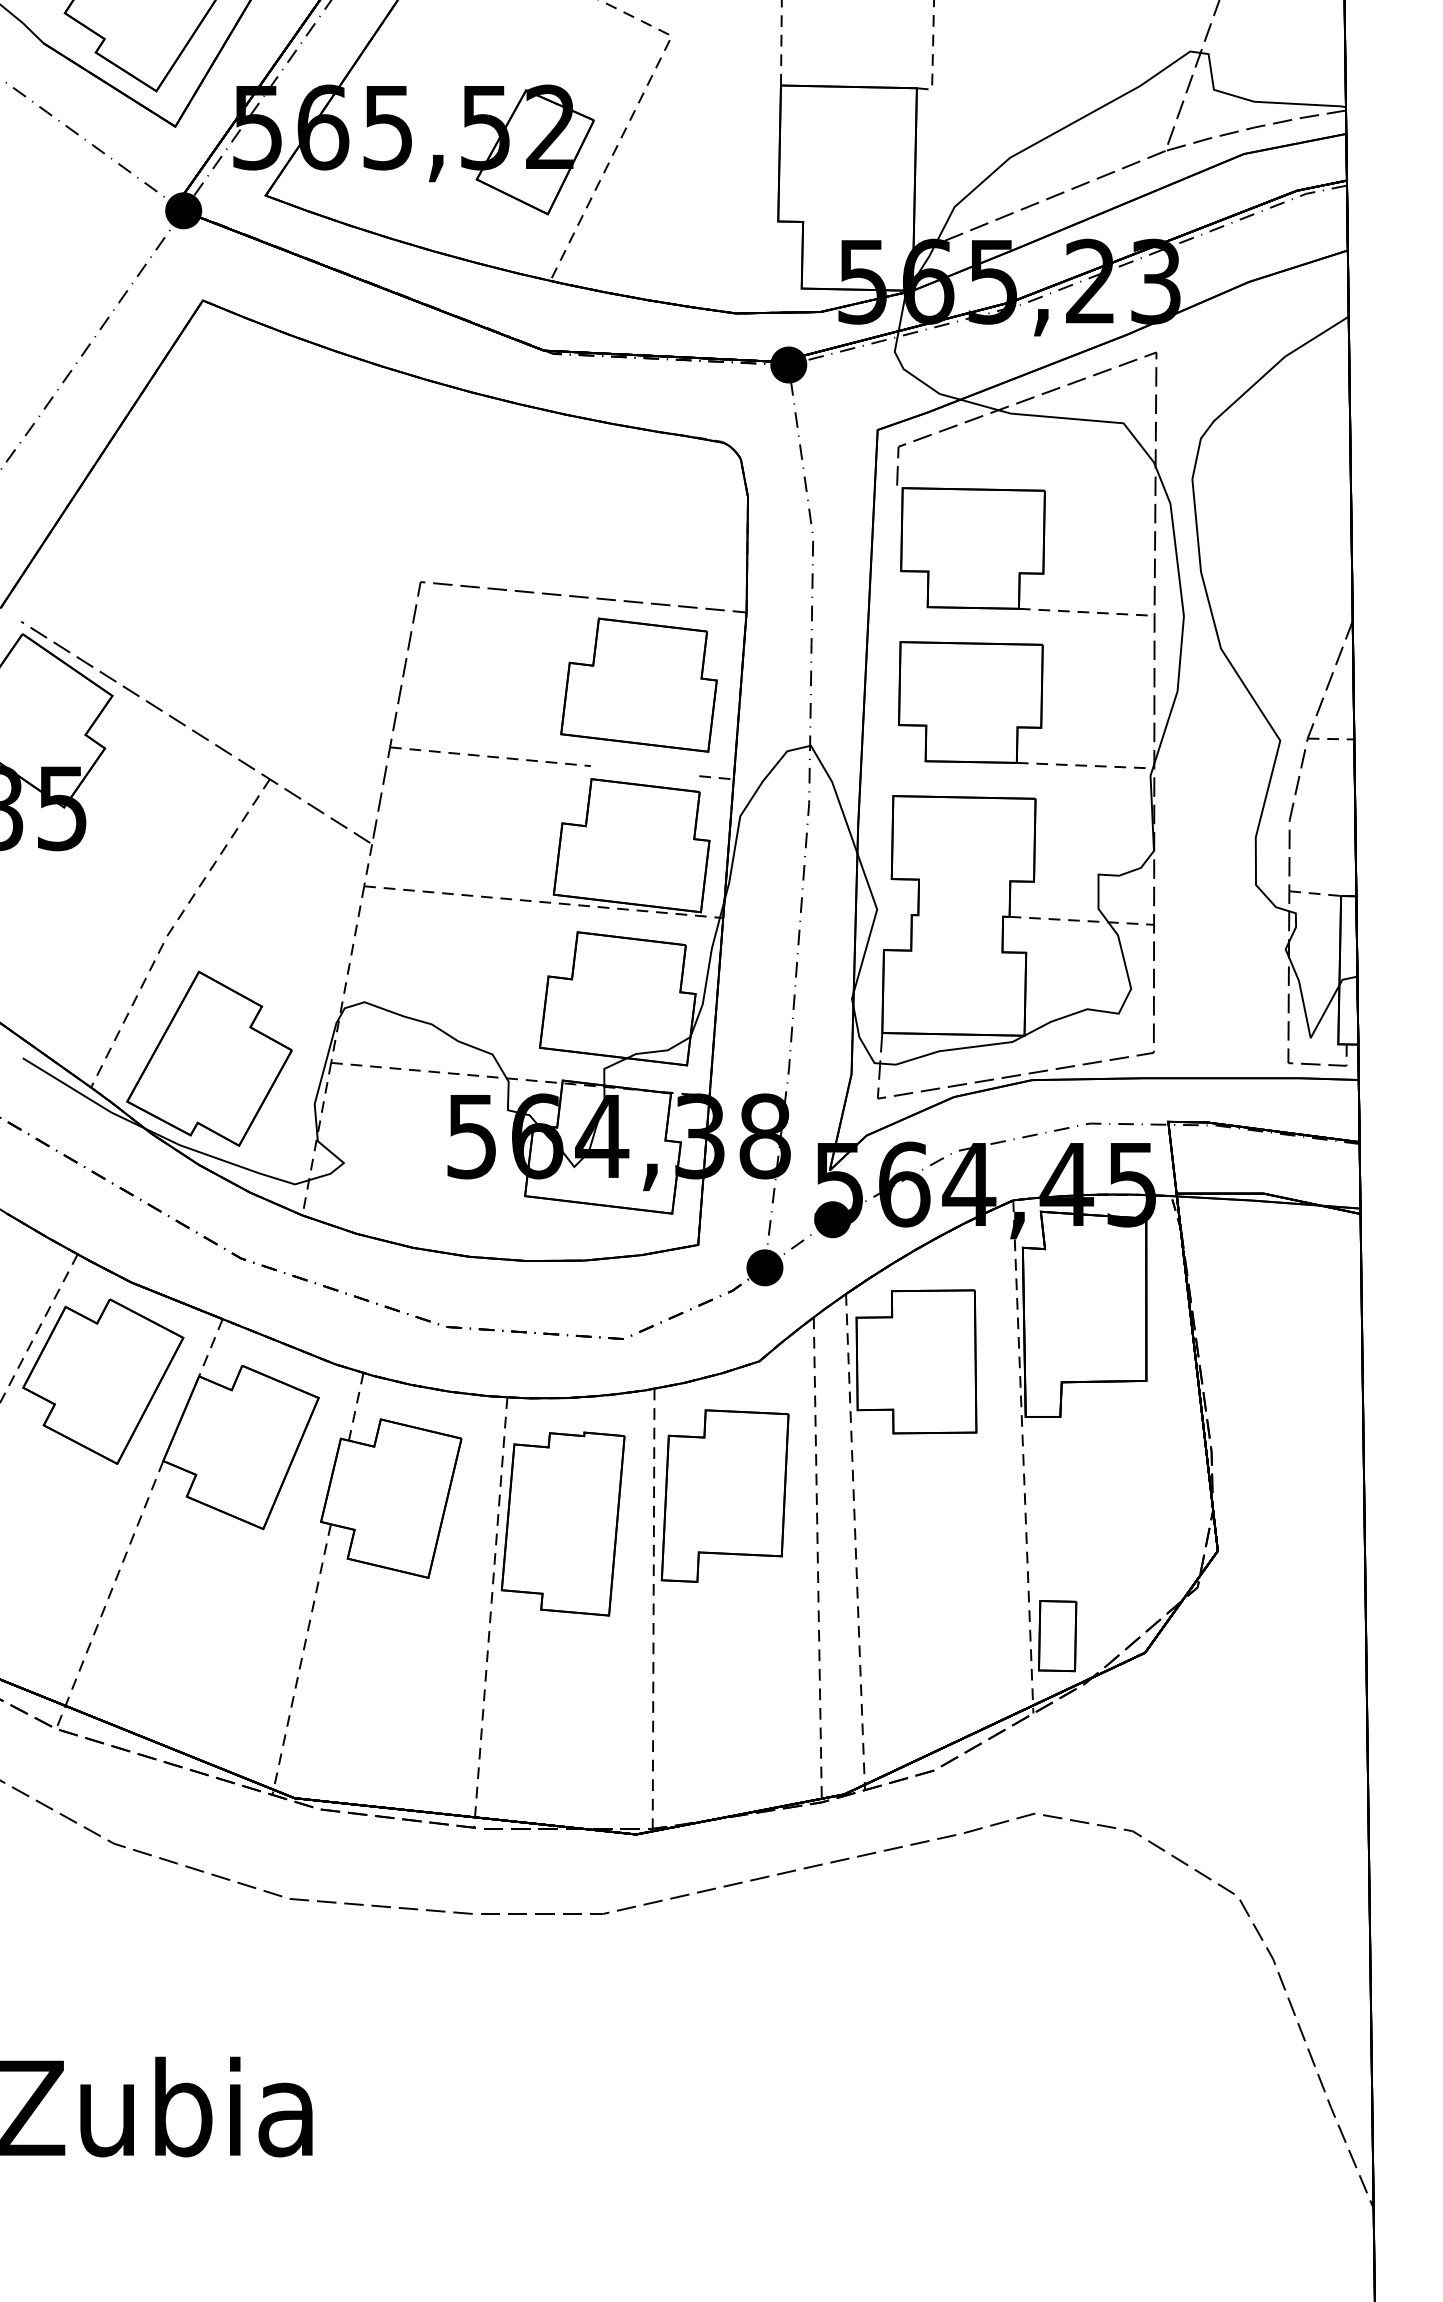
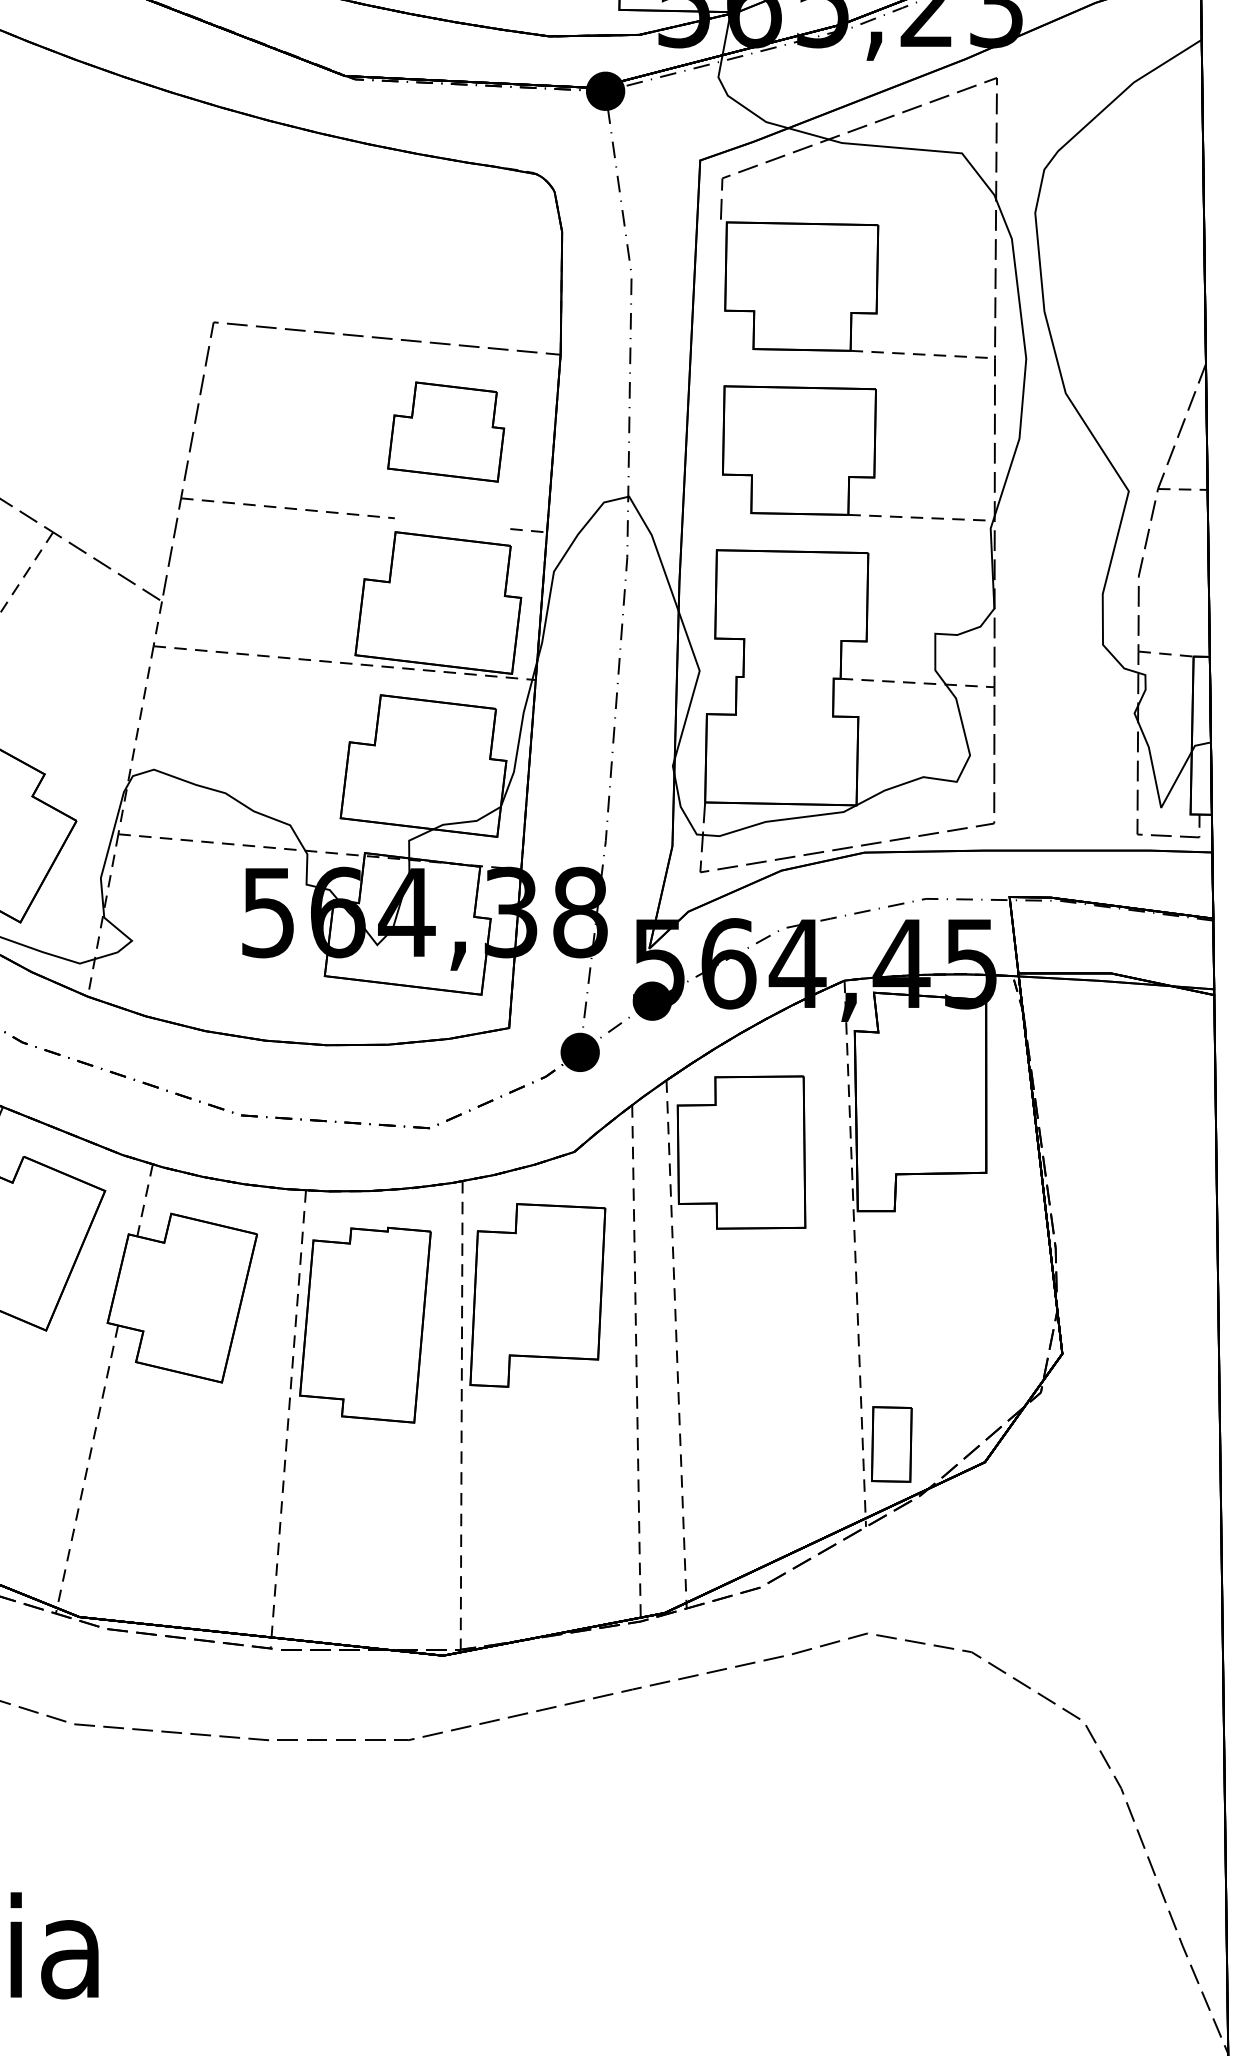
part: (638, 684) -> (445, 431), size x0.7

